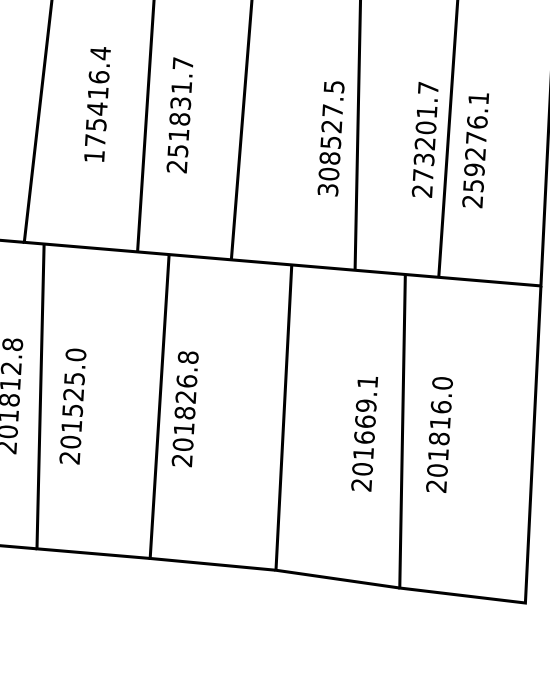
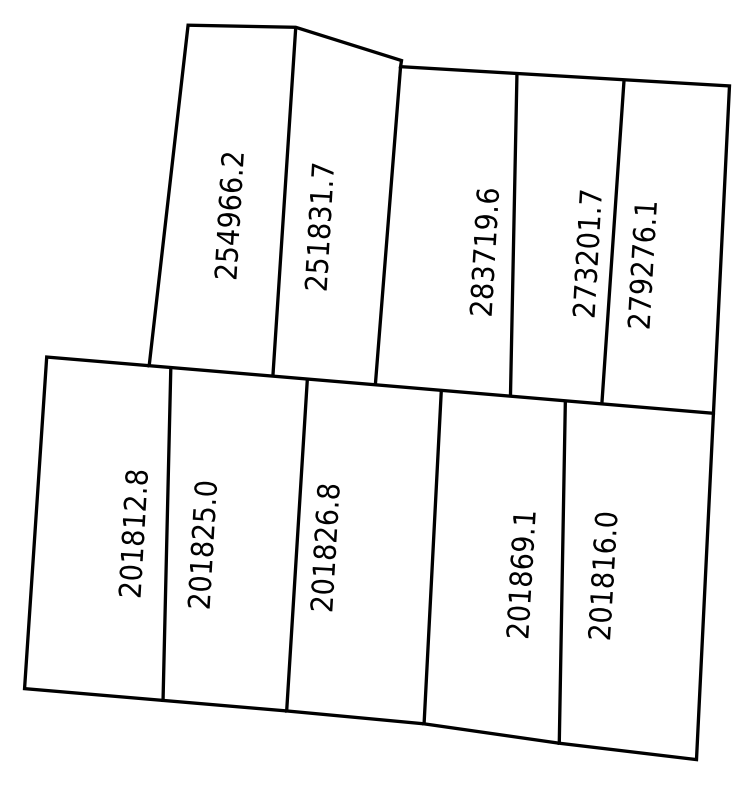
text: (96, 104) -> (228, 215), 175416.4 -> 254966.2
text: (330, 138) -> (483, 252), 308527.5 -> 283719.6
text: (473, 185) -> (639, 303), 259276.1 -> 279276.1
text: (72, 410) -> (201, 549), 201525.0 -> 201825.0
text: (364, 437) -> (520, 578), 201669.1 -> 201869.1

